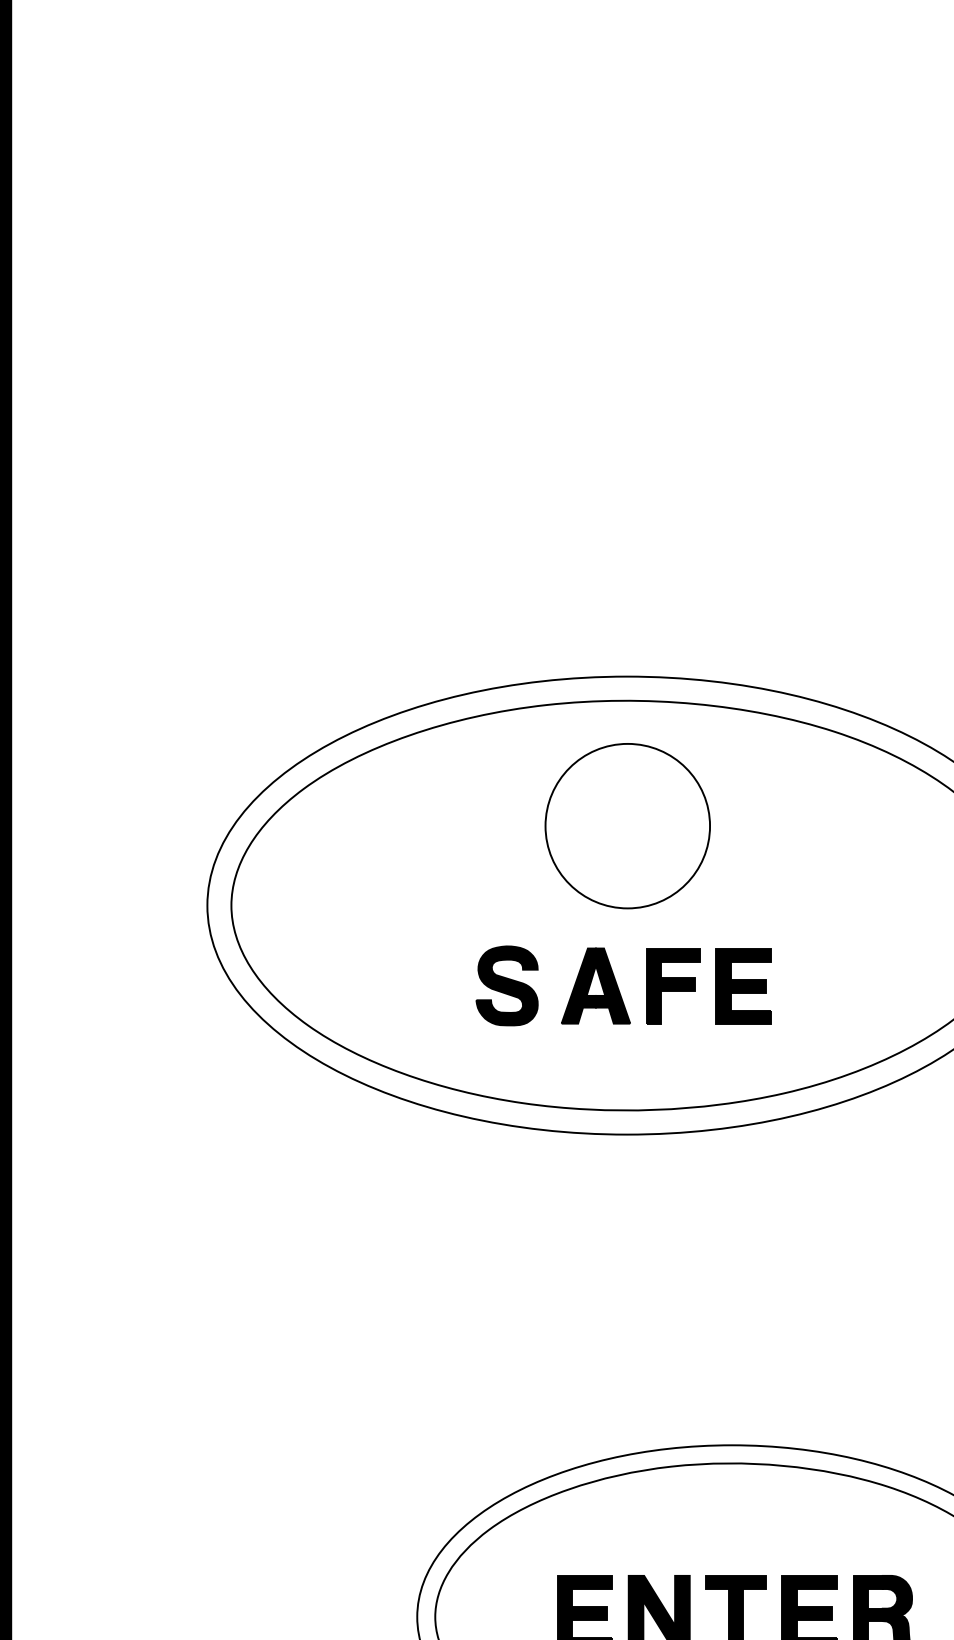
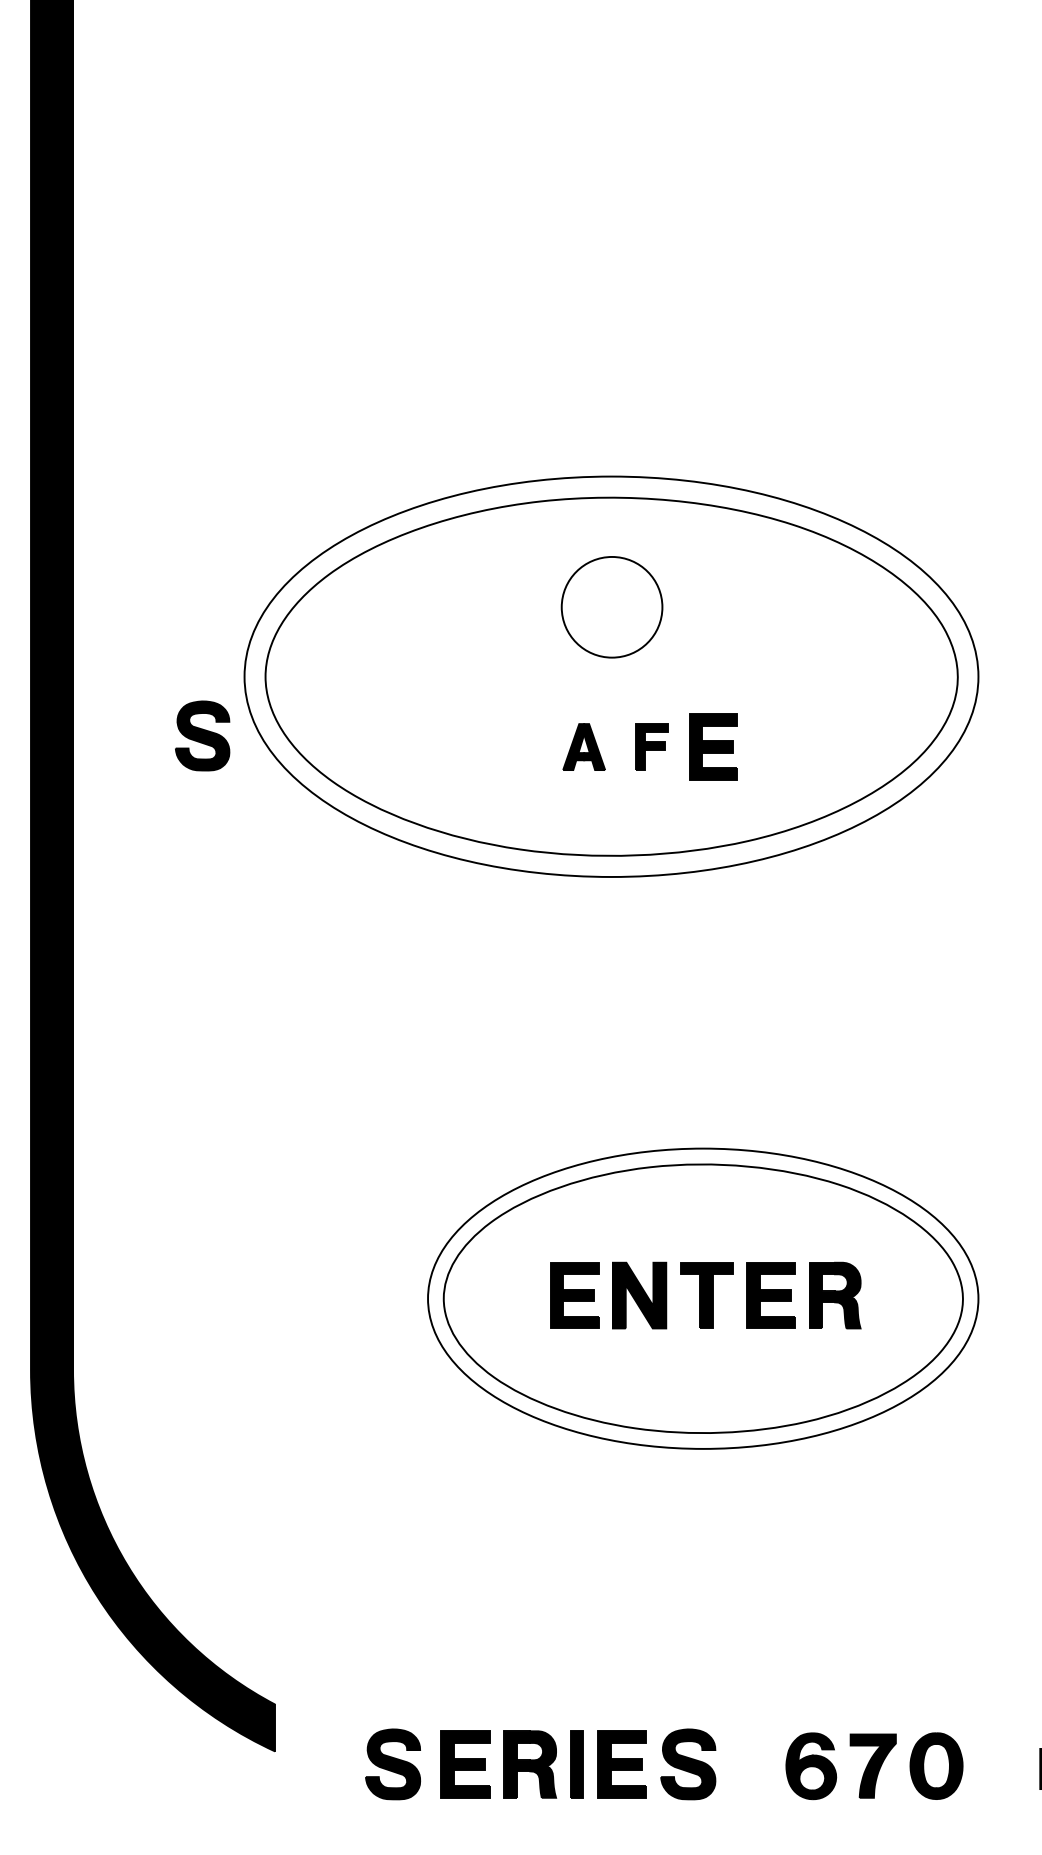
circle: (627, 826) -> (611, 607), size x0.7
part: (507, 985) -> (202, 735), moved
part: (595, 985) -> (583, 746), size x0.7
part: (672, 985) -> (651, 746), size x0.7

